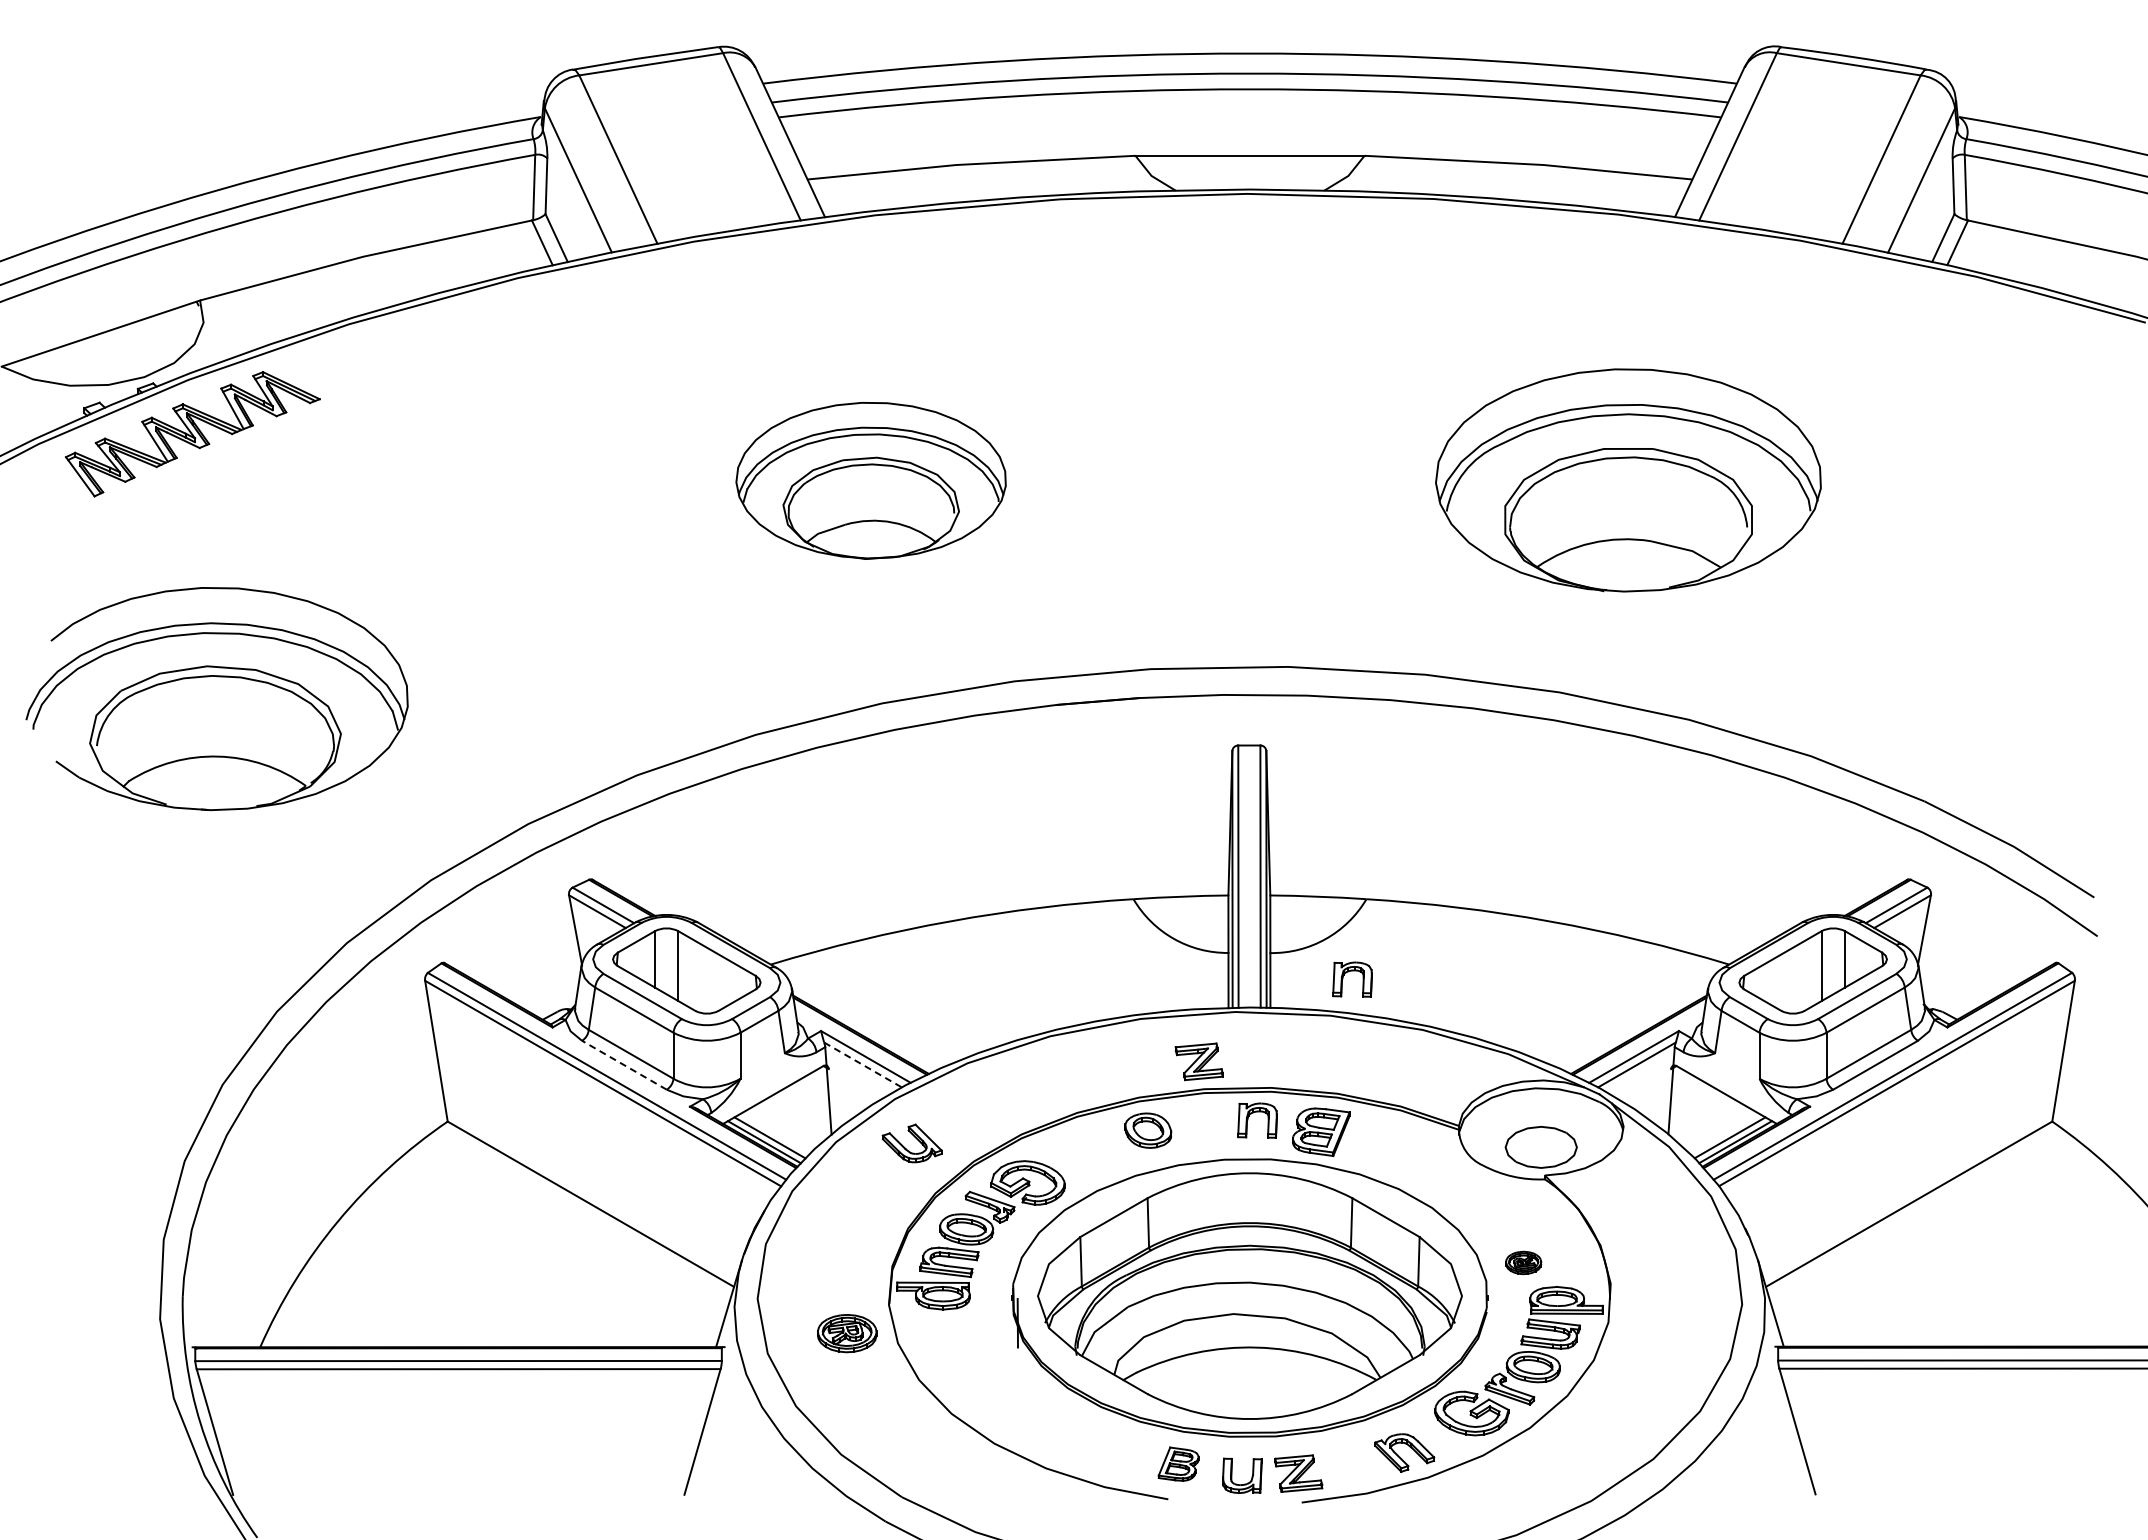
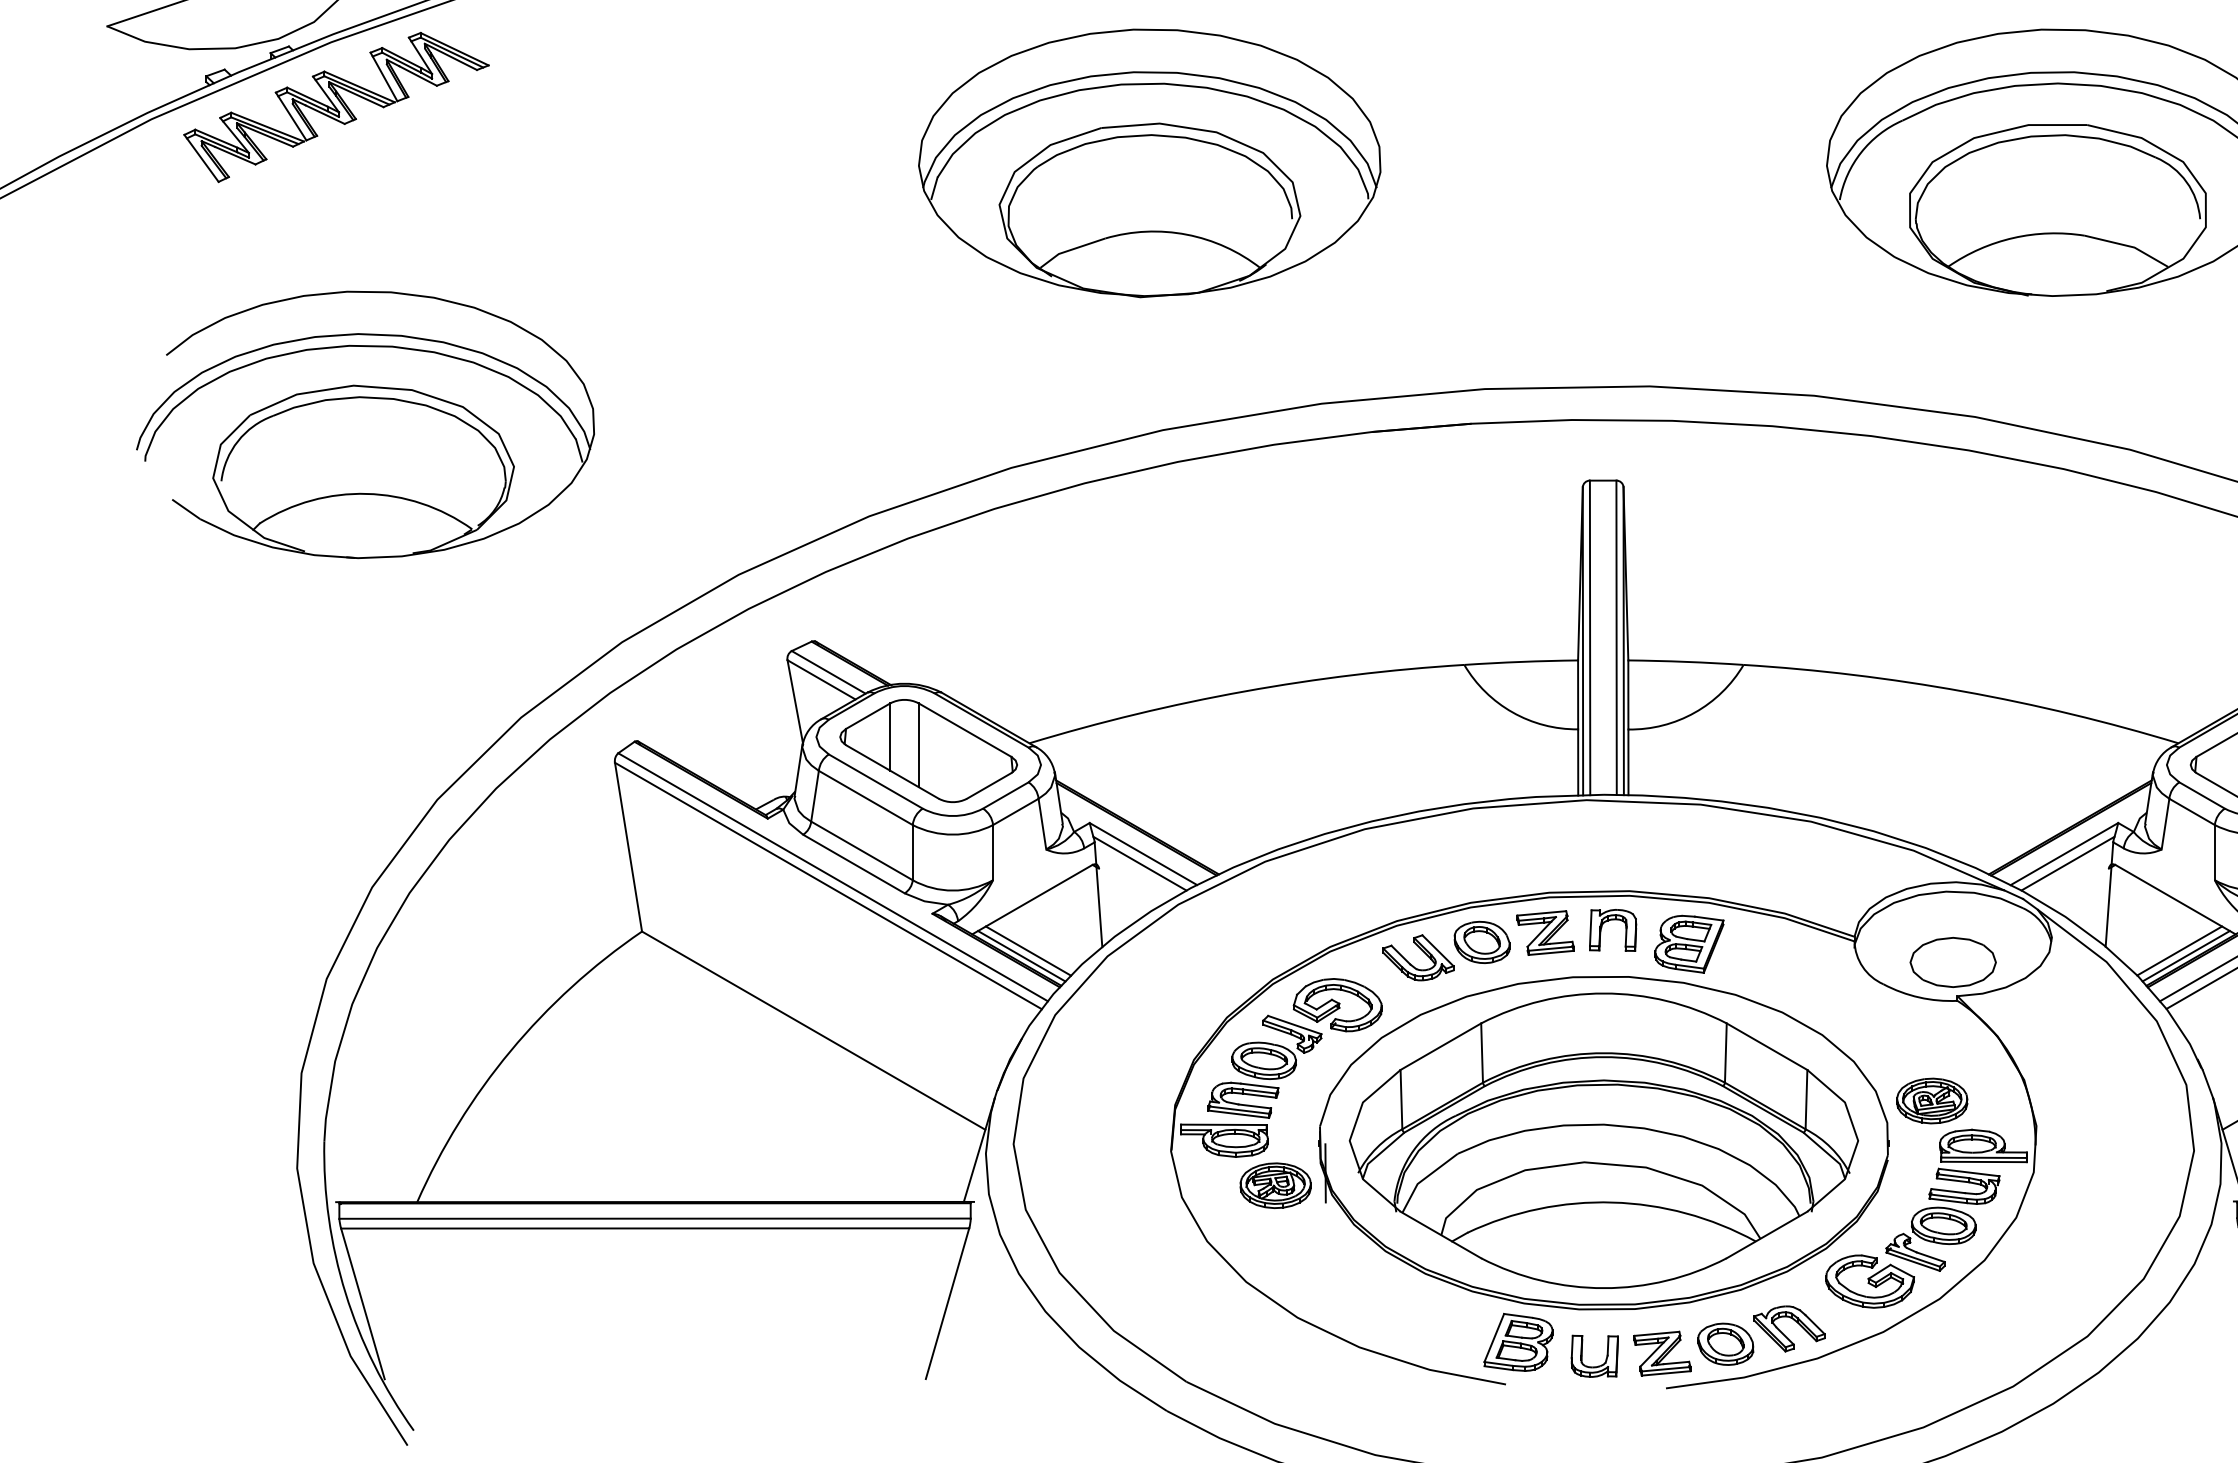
part: (870, 480) -> (1148, 162), size x1.43
part: (1352, 971) -> (1726, 751), removed
part: (1198, 1061) -> (1544, 932), moved
line: (863, 1064) -> (1140, 863), dashed -> solid
line: (624, 1065) -> (853, 864), dashed -> solid
part: (915, 1138) -> (1422, 951), moved
part: (1523, 1262) -> (1931, 1100), size x1.67
part: (847, 1333) -> (1276, 1185), moved
part: (1178, 1463) -> (1518, 1341), size x1.43
part: (1351, 1465) -> (1725, 1343), added

